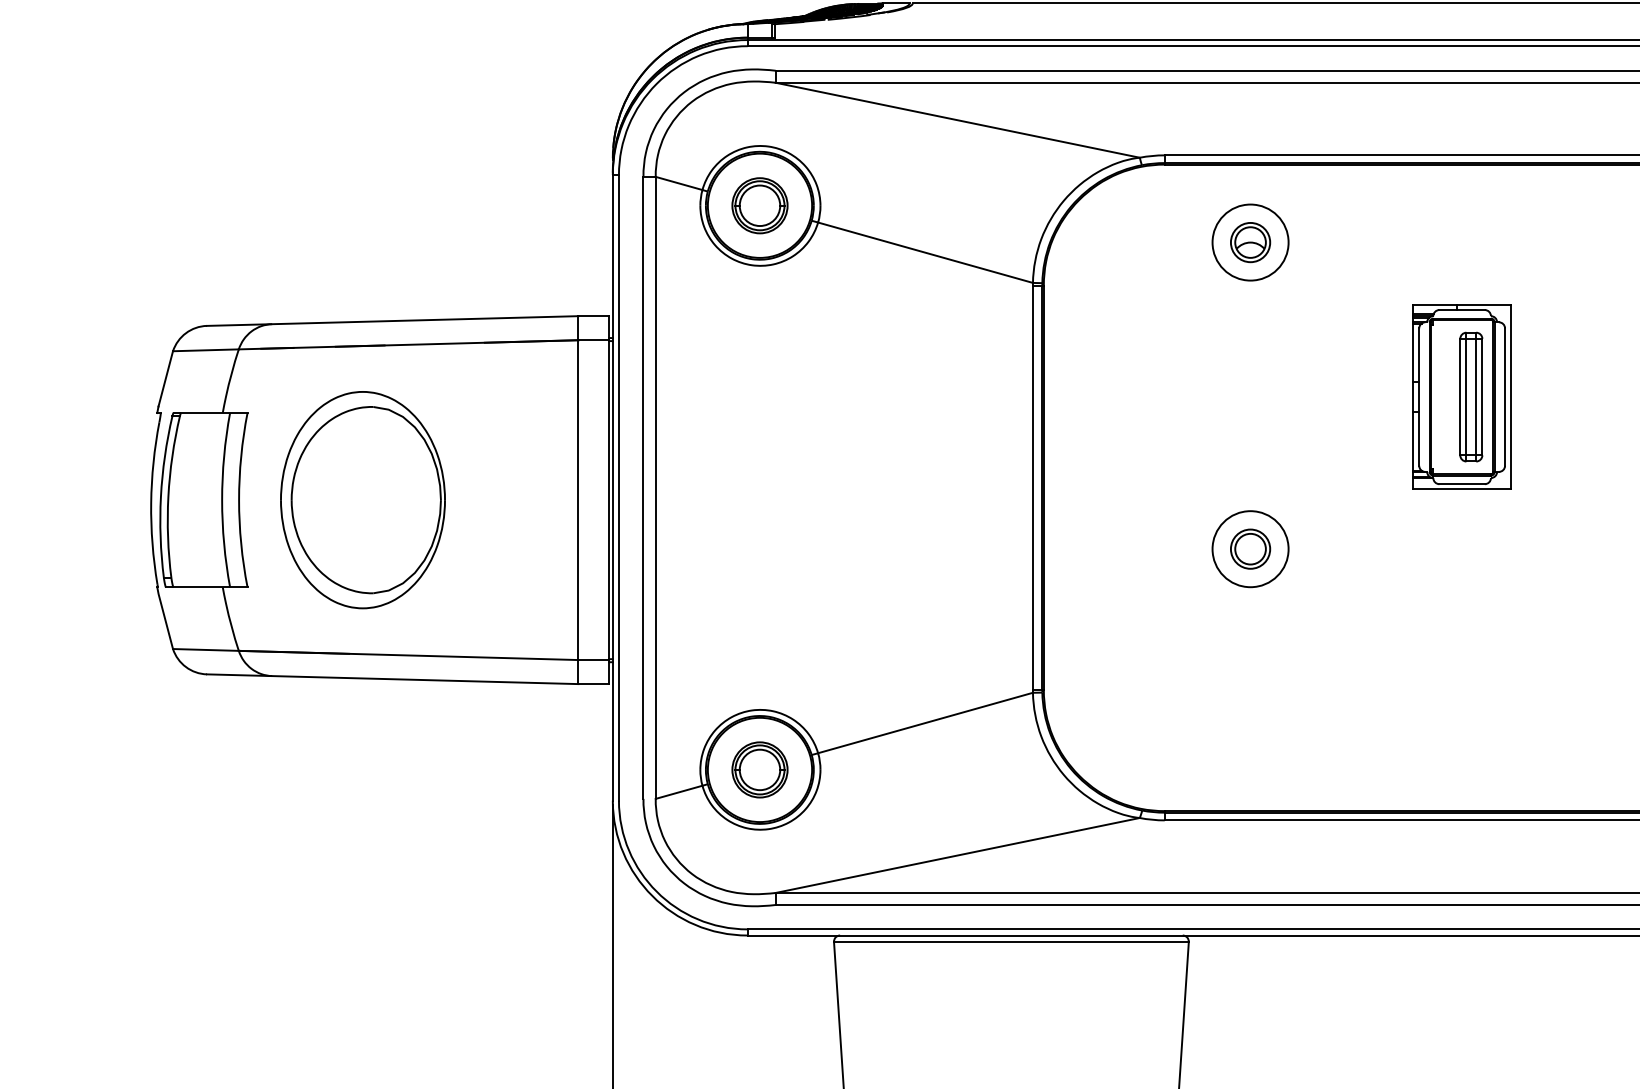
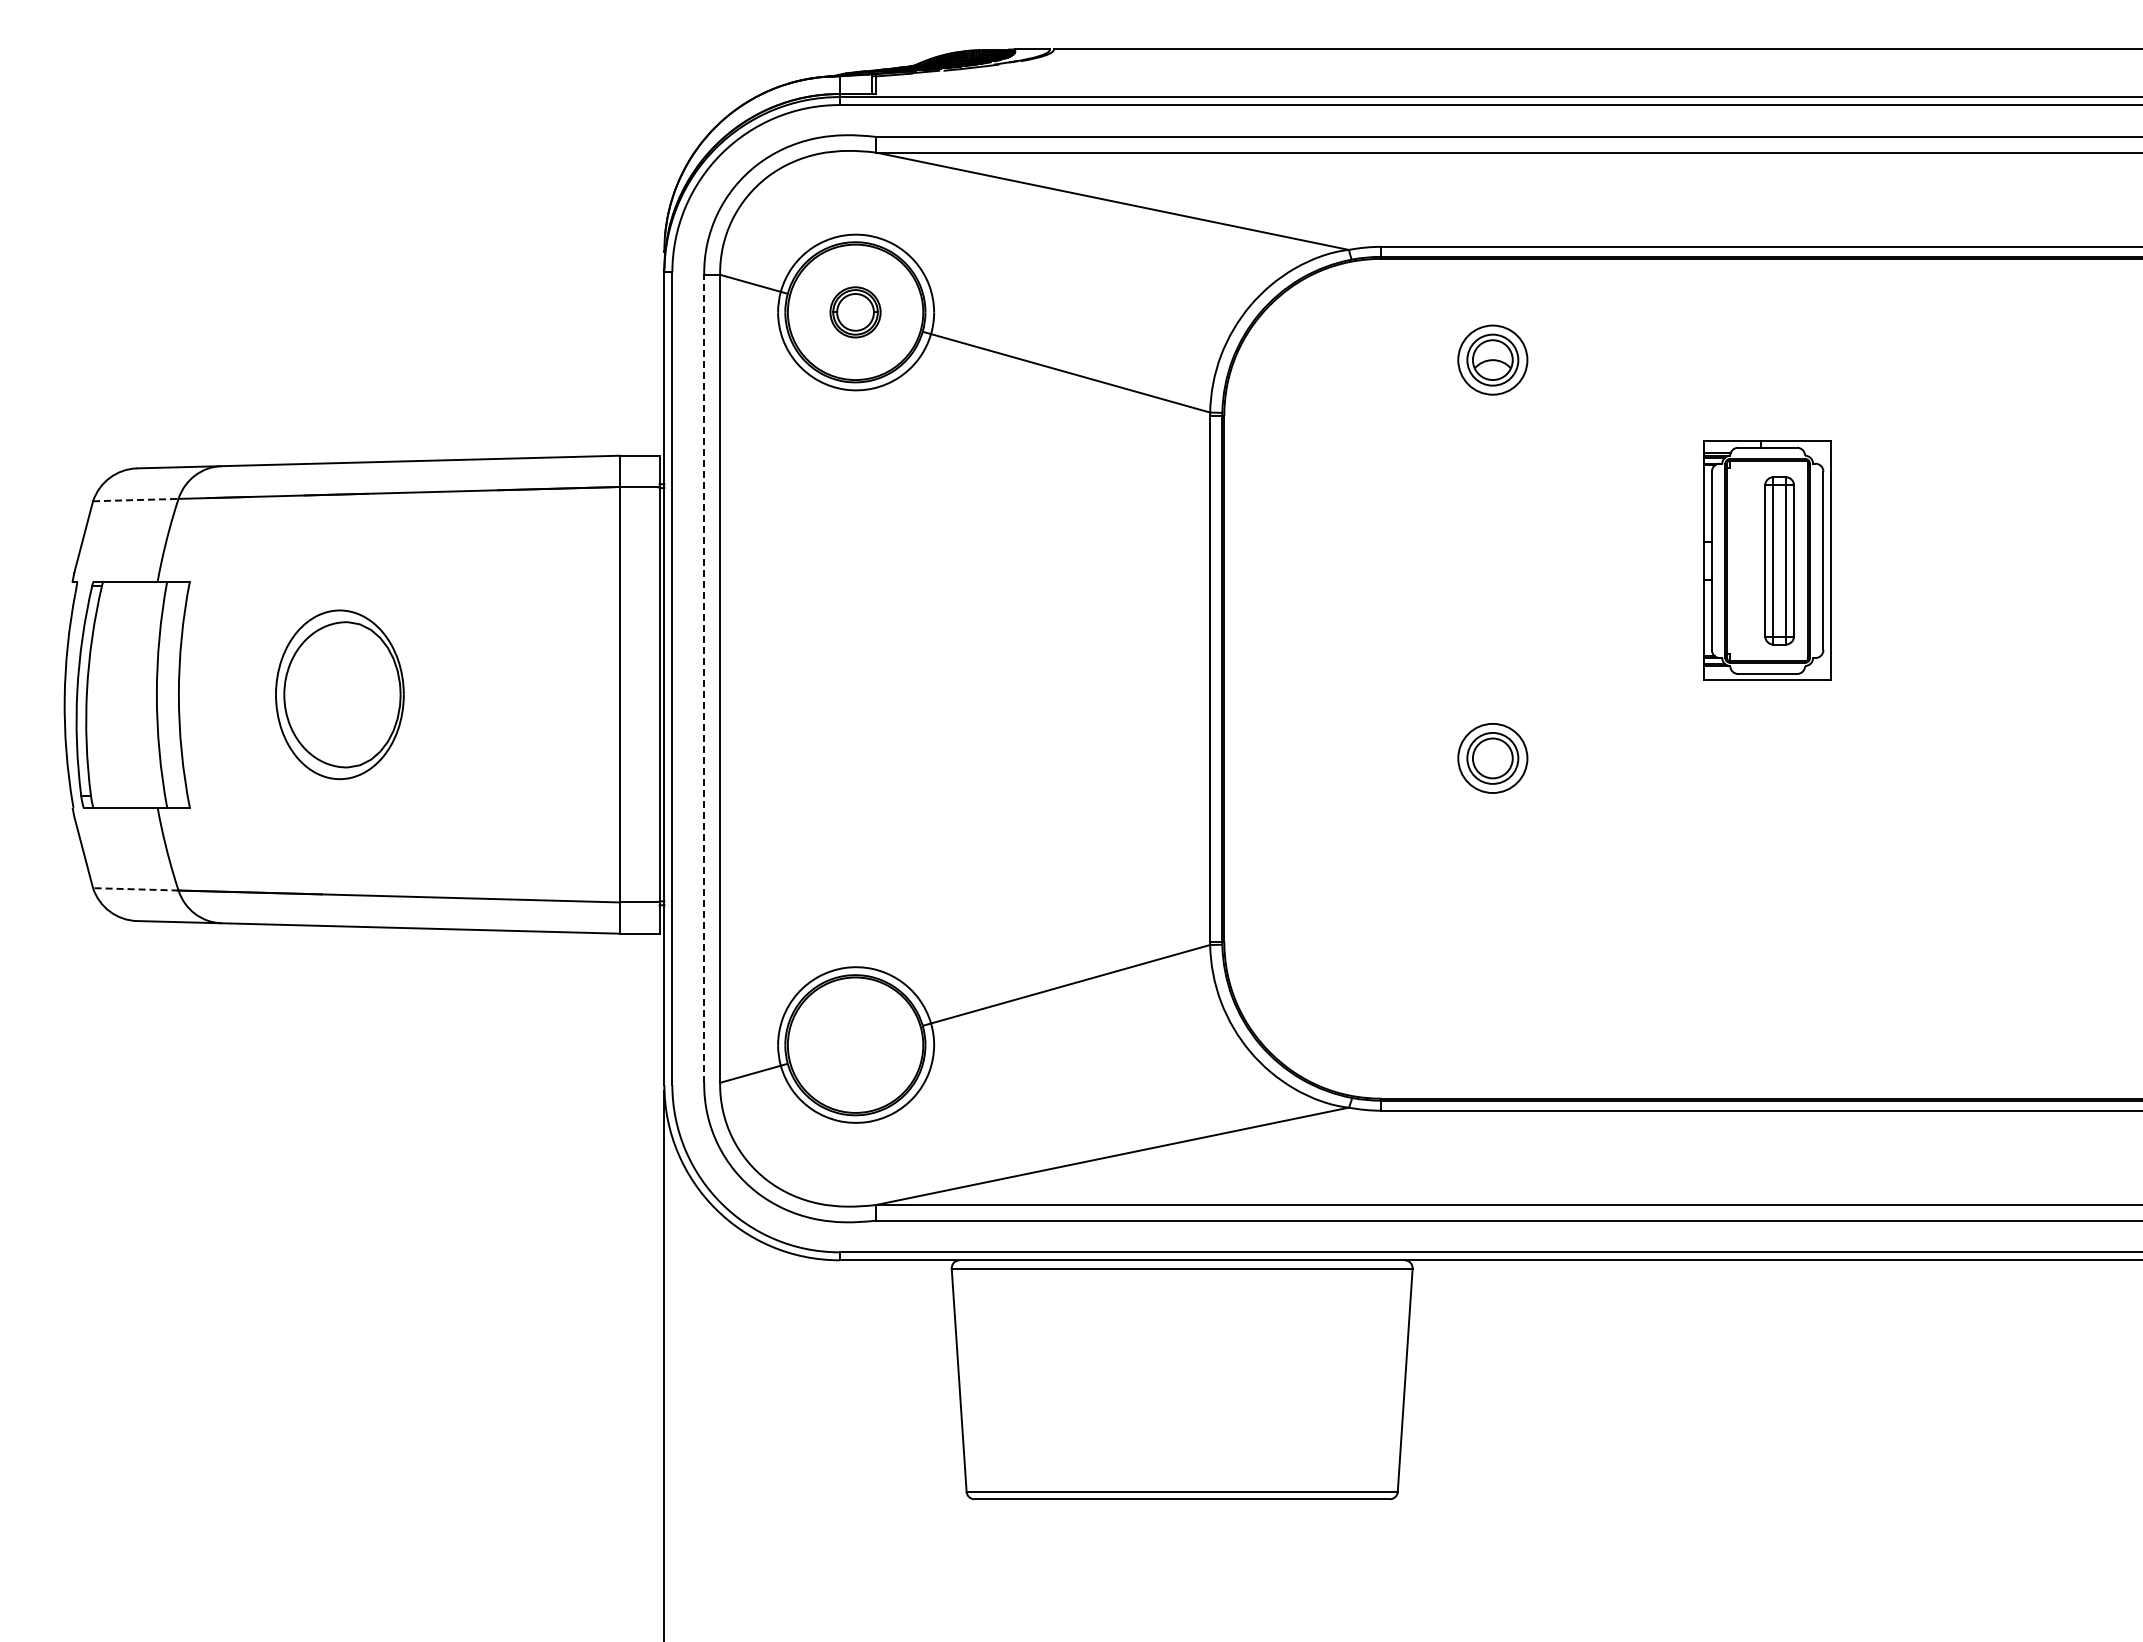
part: (759, 205) -> (855, 312), size x0.7
circle: (1250, 242) -> (1492, 359), size x0.7
line: (205, 350) -> (135, 500), solid -> dashed
line: (643, 487) -> (704, 678), solid -> dashed
part: (362, 499) -> (339, 694), size x0.6
circle: (1250, 549) -> (1492, 758), size x0.7
line: (205, 650) -> (135, 889), solid -> dashed
part: (759, 769) -> (855, 1044), removed

